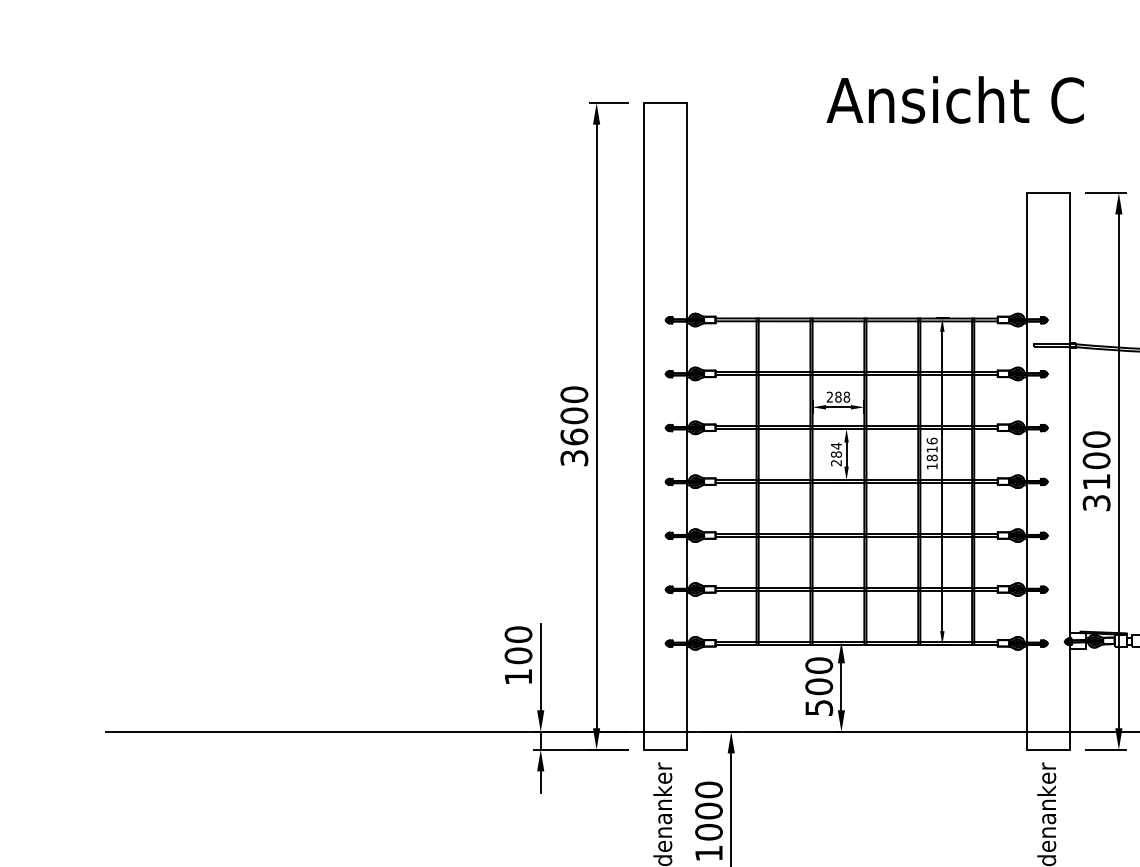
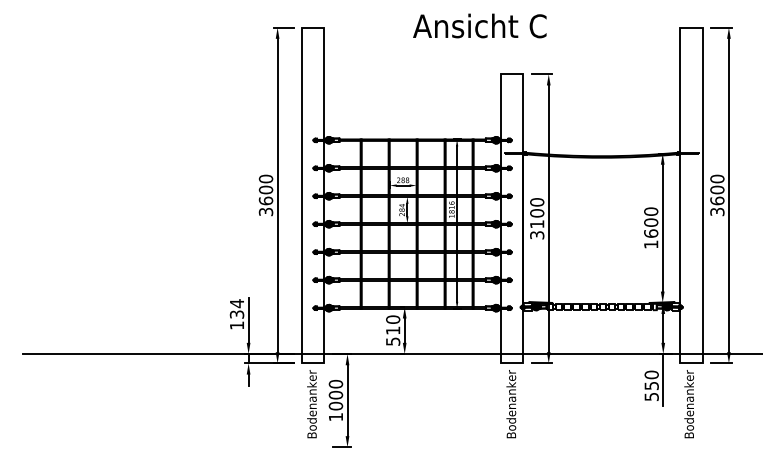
text: (954, 98) -> (479, 25), moved
text: (517, 644) -> (236, 308), 100 -> 134
text: (819, 686) -> (393, 330), 500 -> 510

